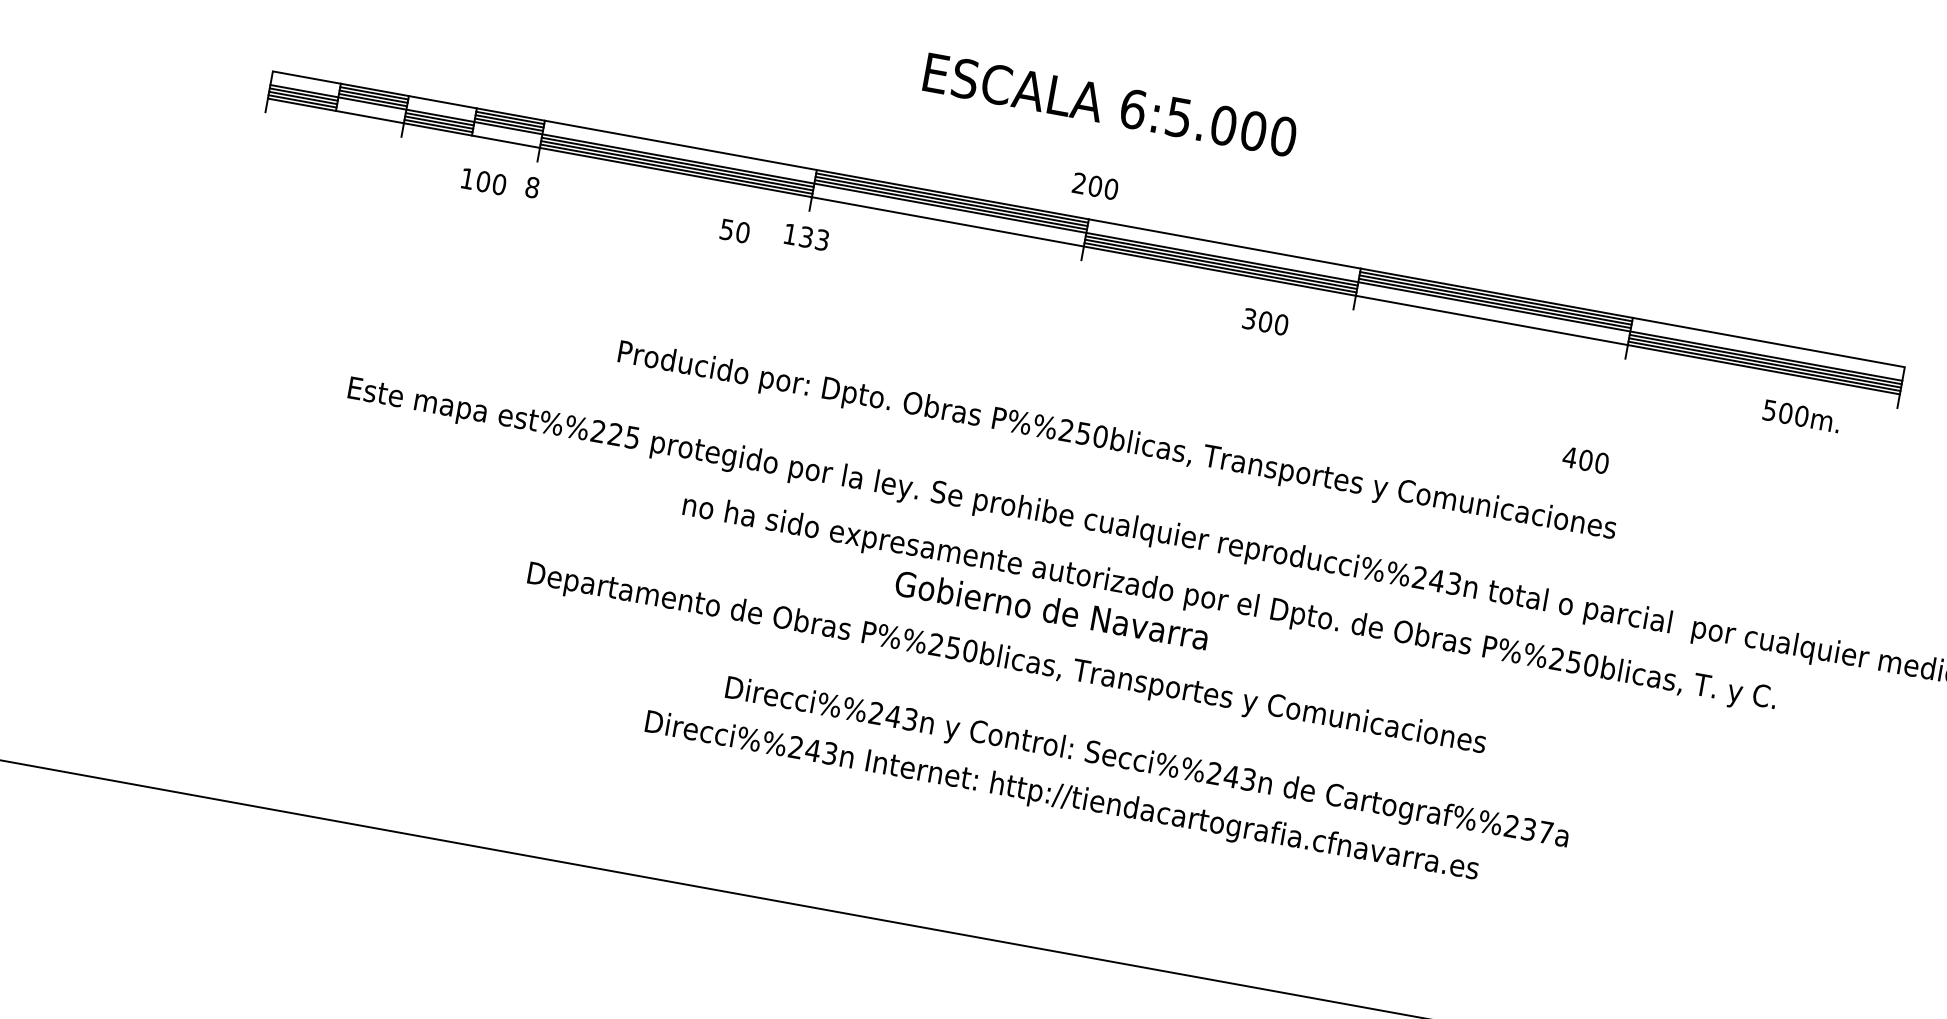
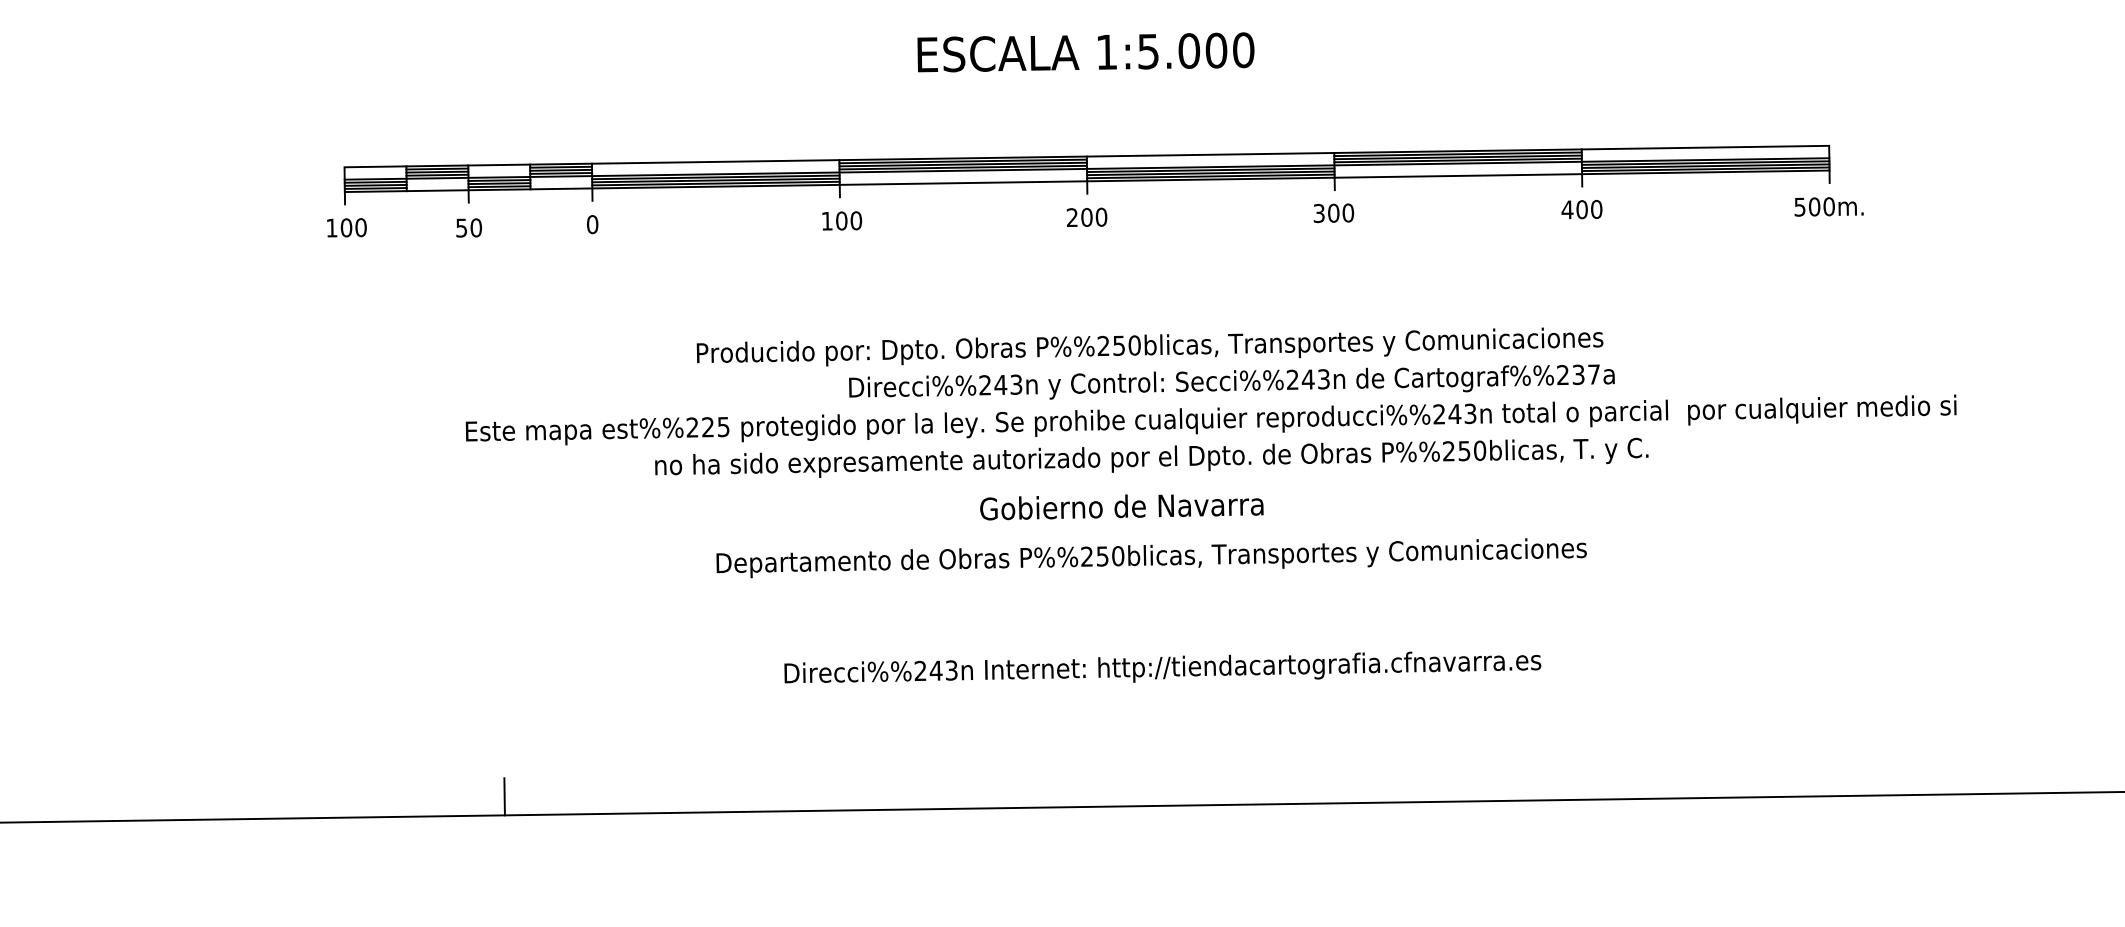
text: (1132, 109) -> (1106, 52), 6:5.000 -> 1:5.000
text: (483, 181) -> (346, 227), moved
text: (1095, 185) -> (1086, 216), moved
text: (532, 187) -> (592, 224), 8 -> 0
text: (734, 230) -> (468, 227), moved
text: (814, 238) -> (849, 220), 133 -> 100
text: (1265, 322) -> (1333, 213), moved
text: (1801, 415) -> (1828, 206), moved
text: (1585, 460) -> (1581, 209), moved
text: (1229, 602) -> (1151, 457), moved
text: (1006, 660) -> (1151, 558), moved
text: (1146, 762) -> (1231, 381), moved
line: (312, 795) -> (504, 796), added

